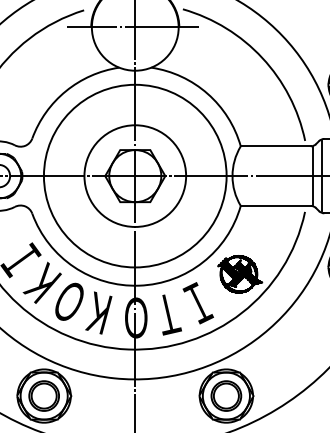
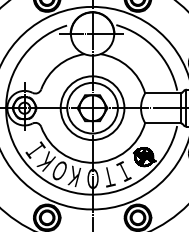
circle: (135, 174) -> (92, 107), size x0.7

